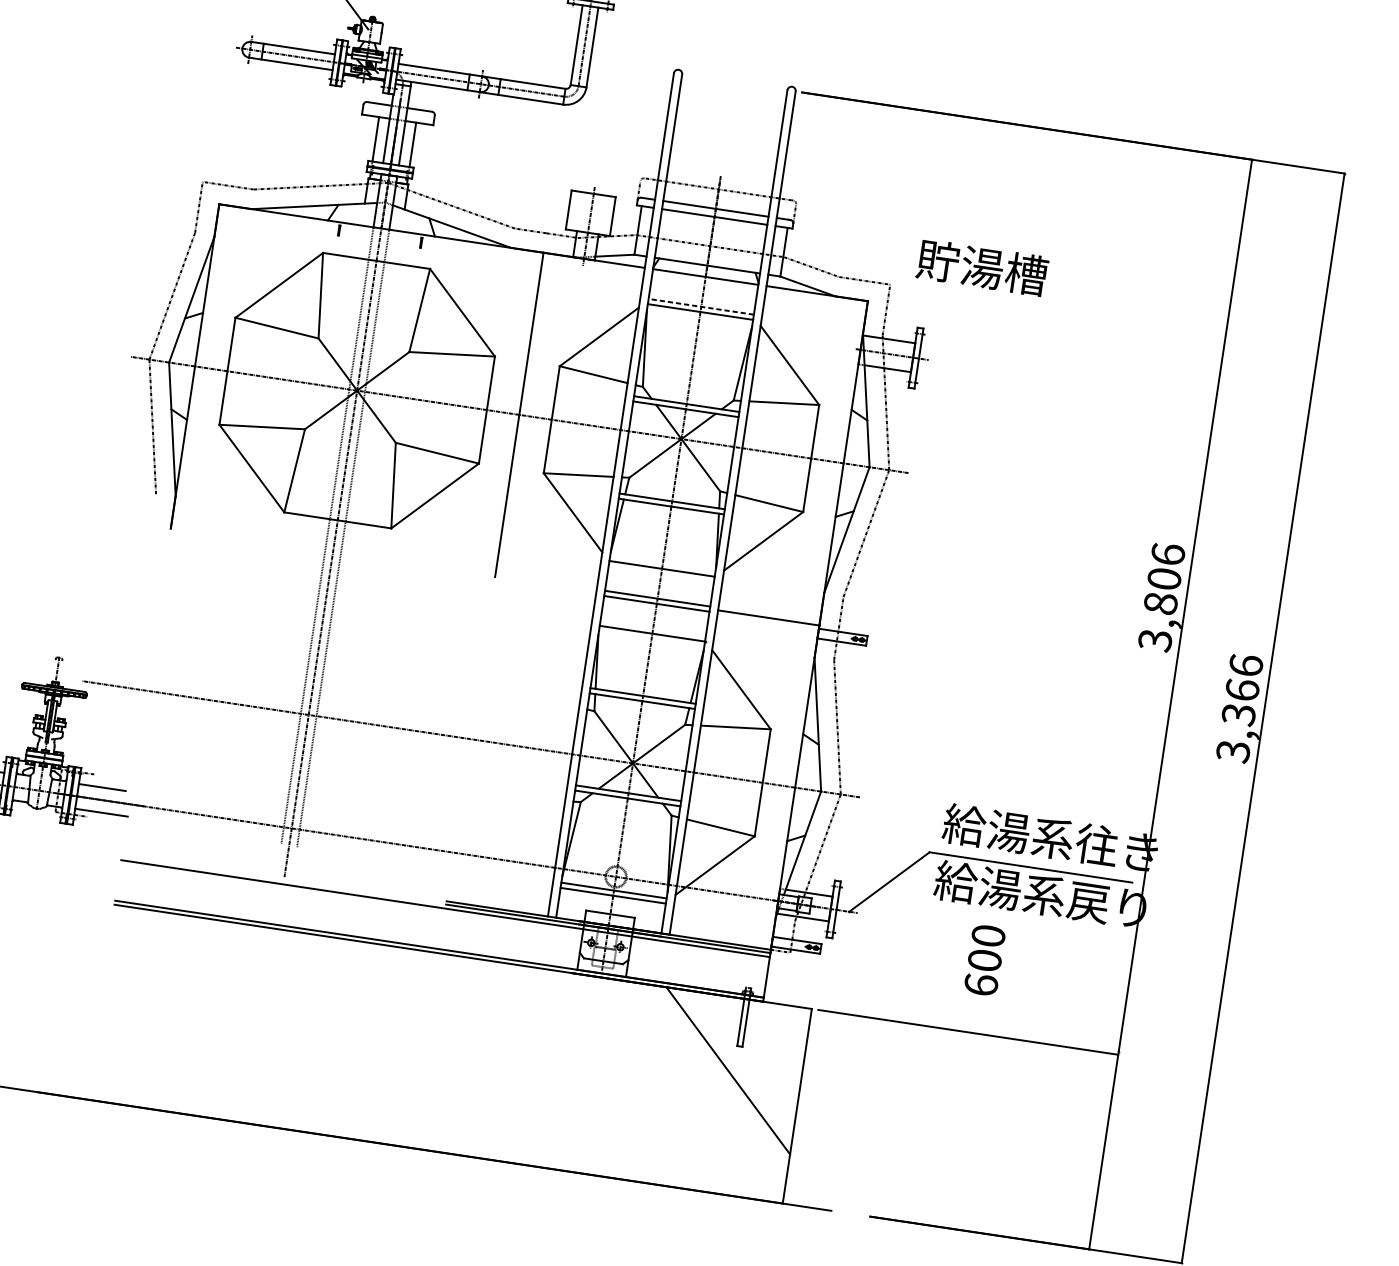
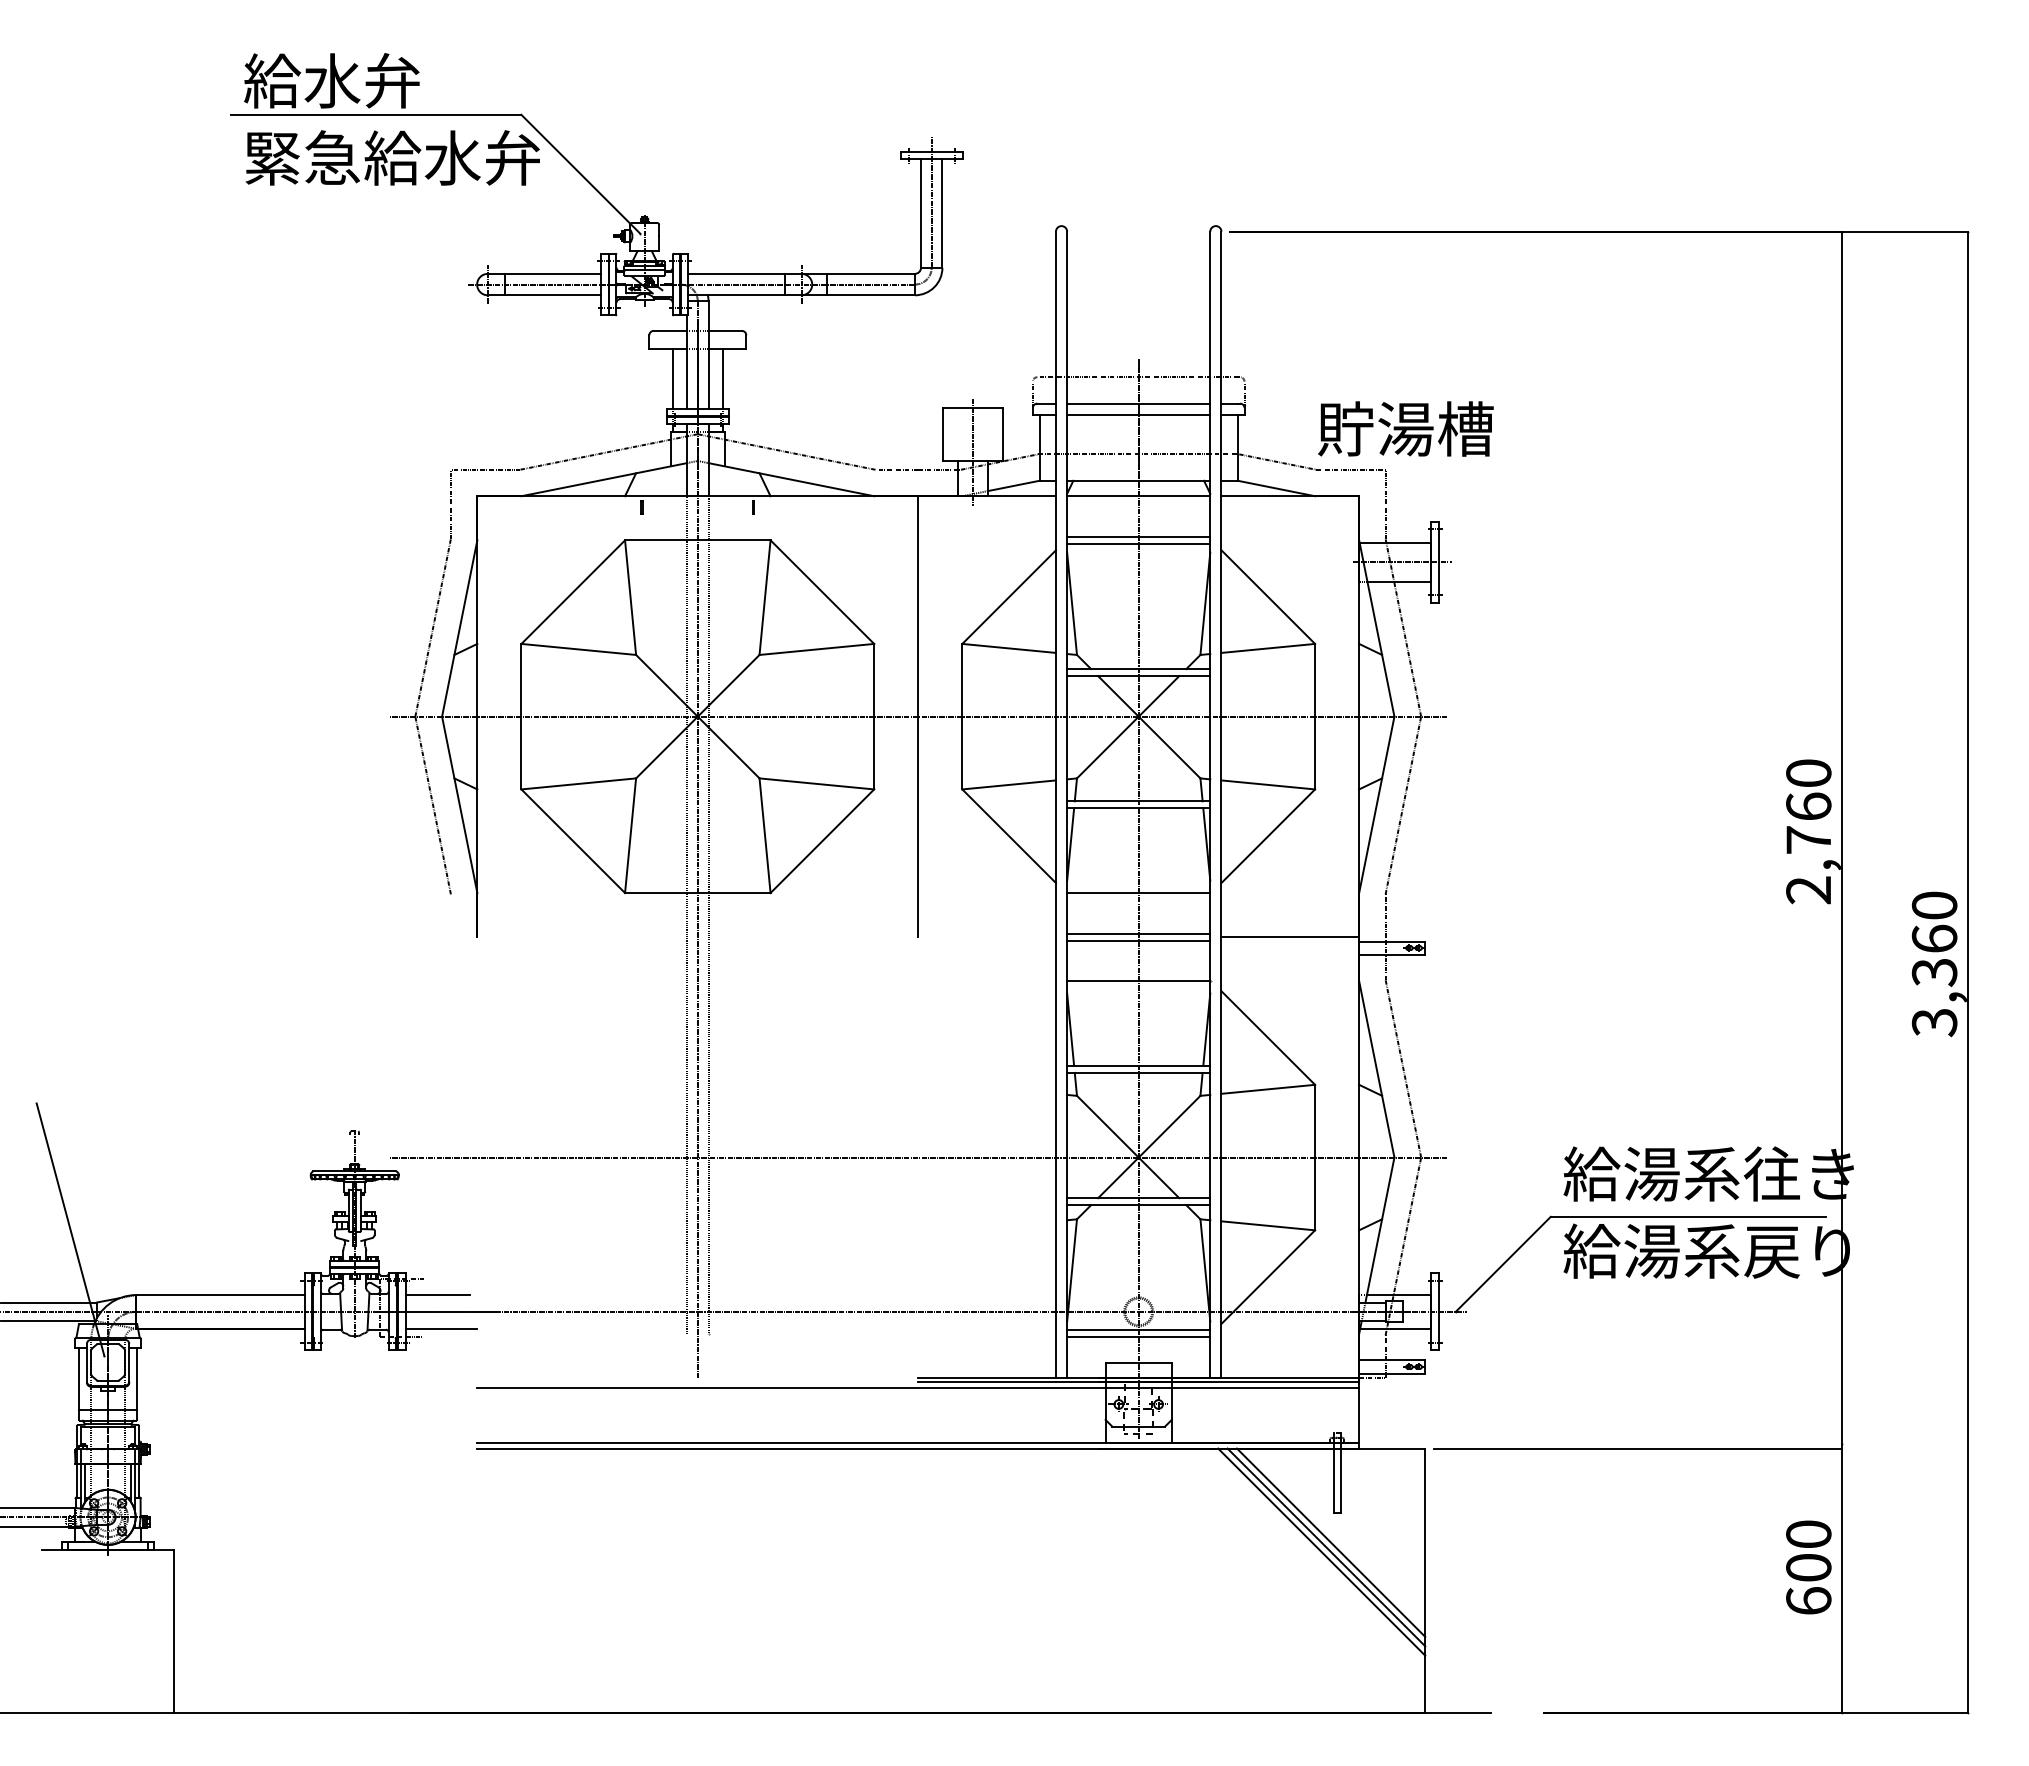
text: (982, 267) -> (1405, 428), moved
line: (701, 306) -> (1138, 536), dashed -> solid
text: (1161, 597) -> (1808, 831), 3,806 -> 2,760
text: (1246, 665) -> (1934, 905), 3,366 -> 3,360
text: (984, 960) -> (1808, 1567), moved
line: (731, 1067) -> (1330, 1542), added
line: (724, 1073) -> (1321, 1551), added

